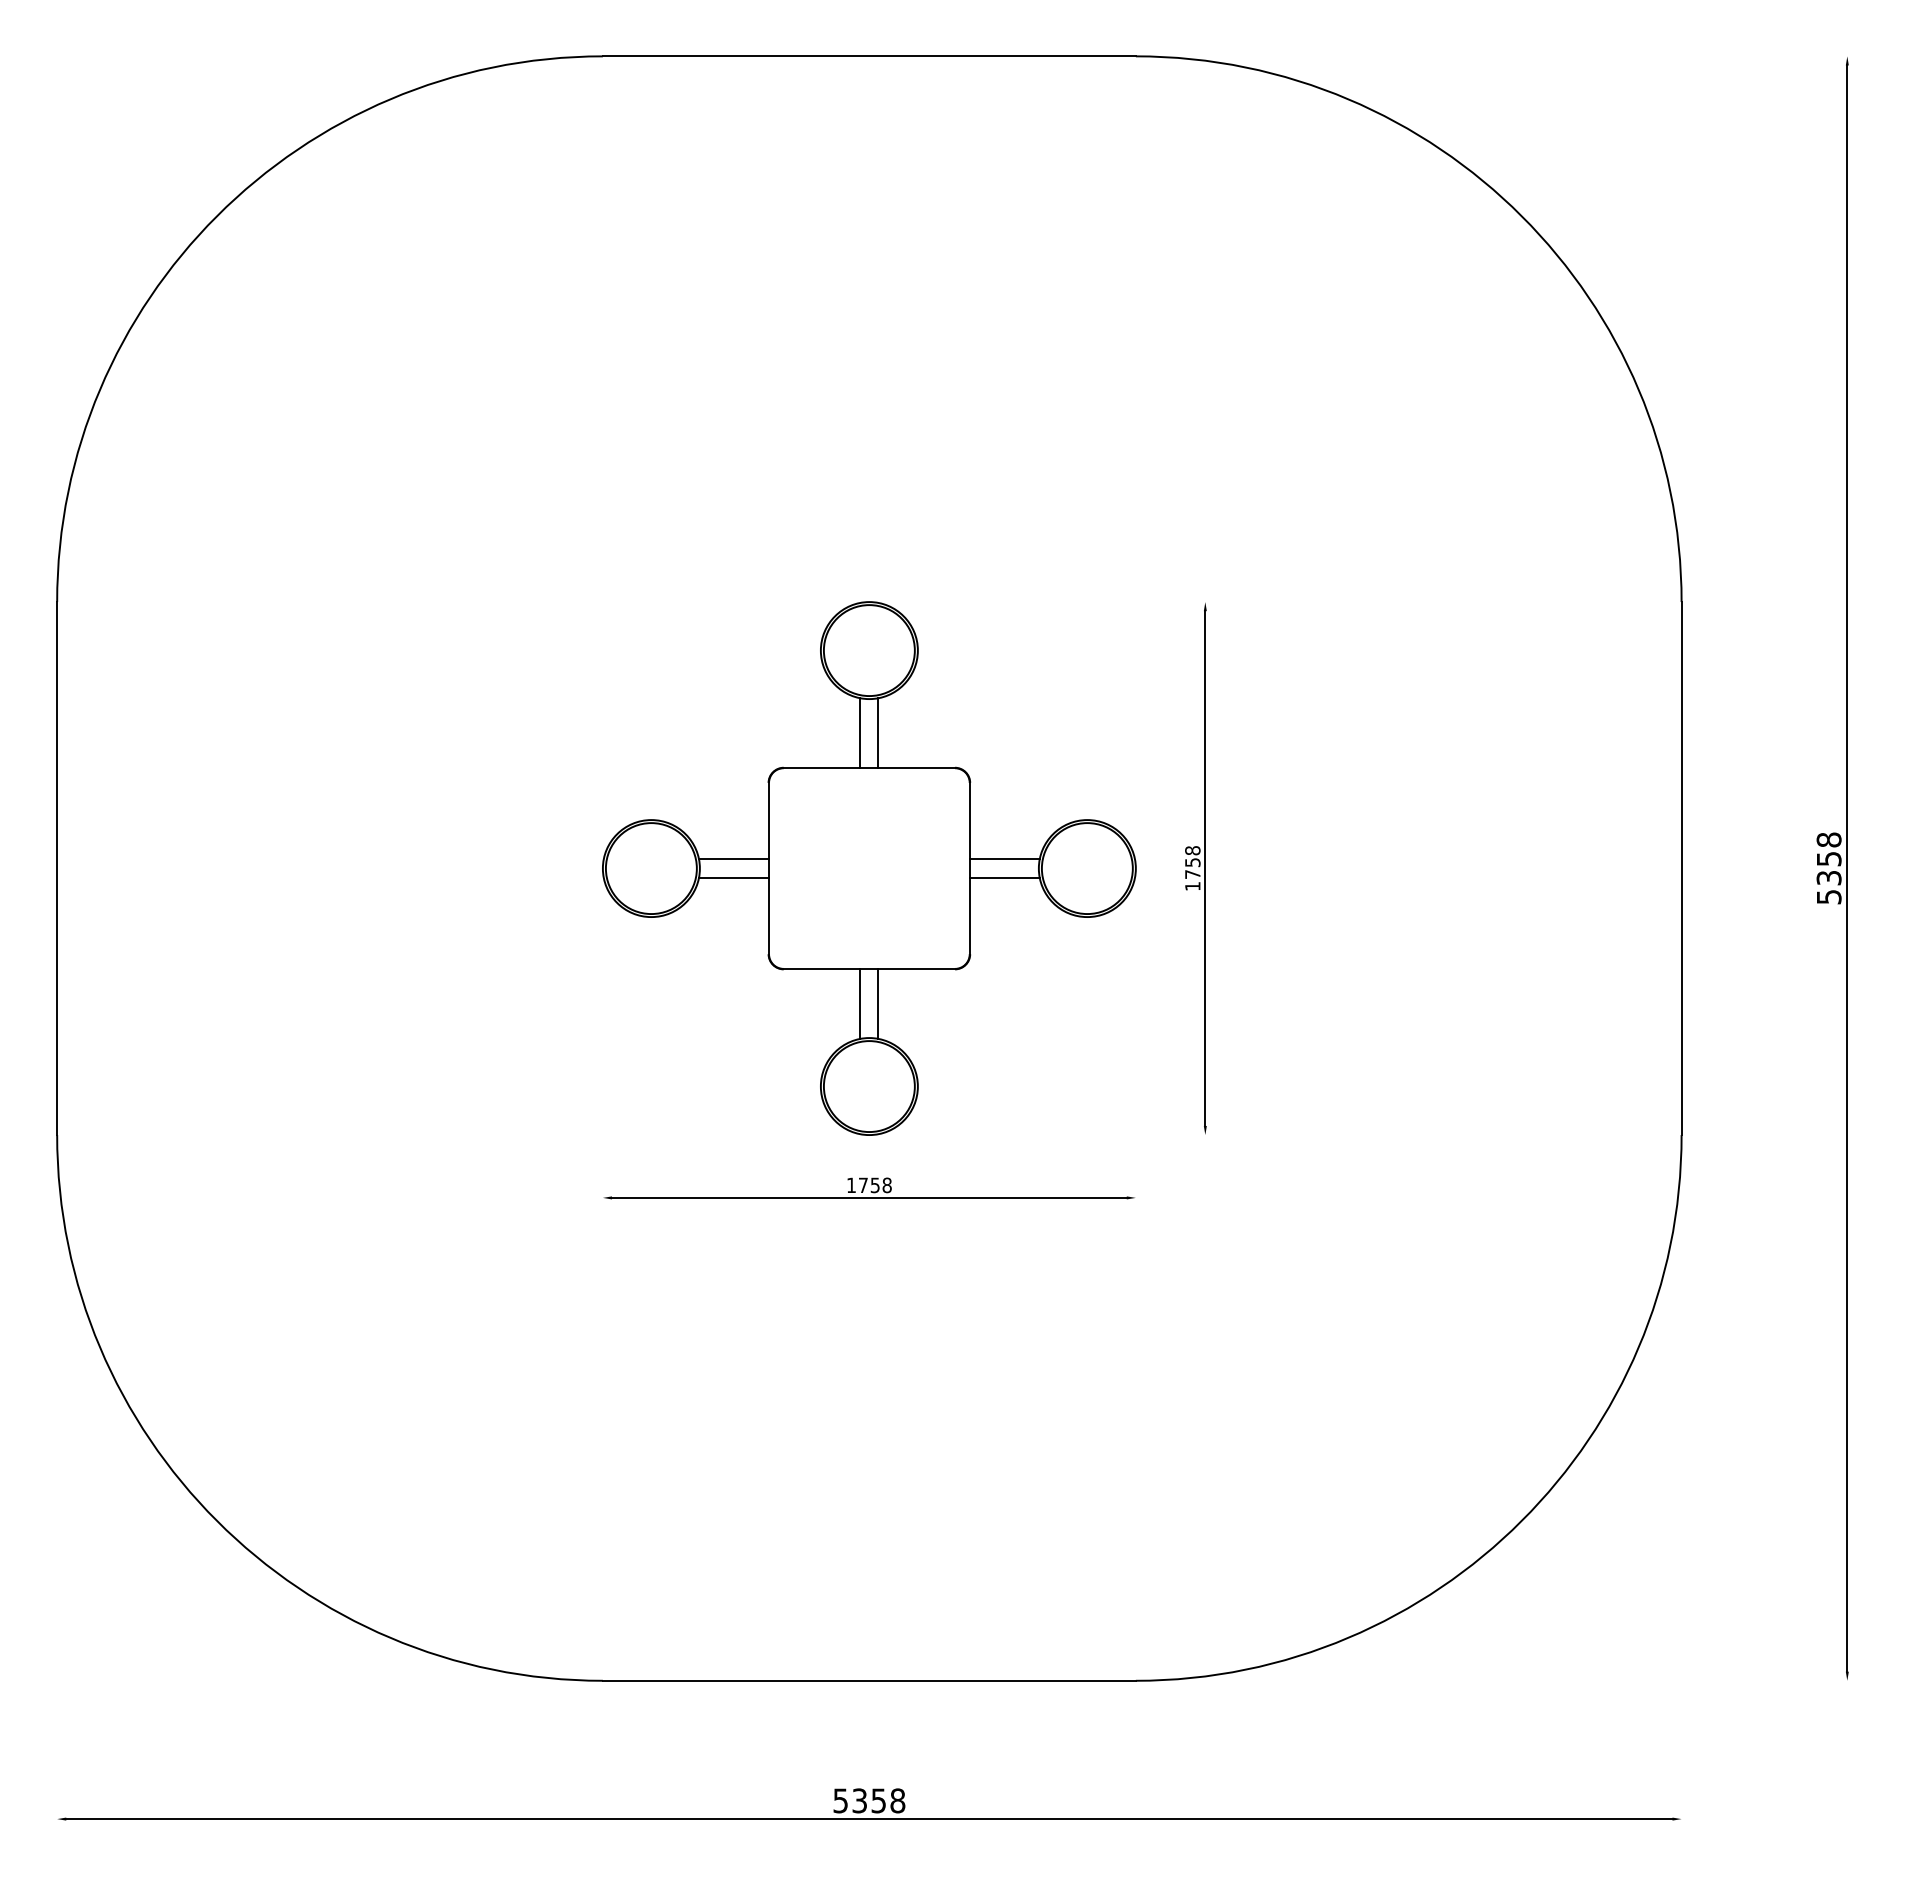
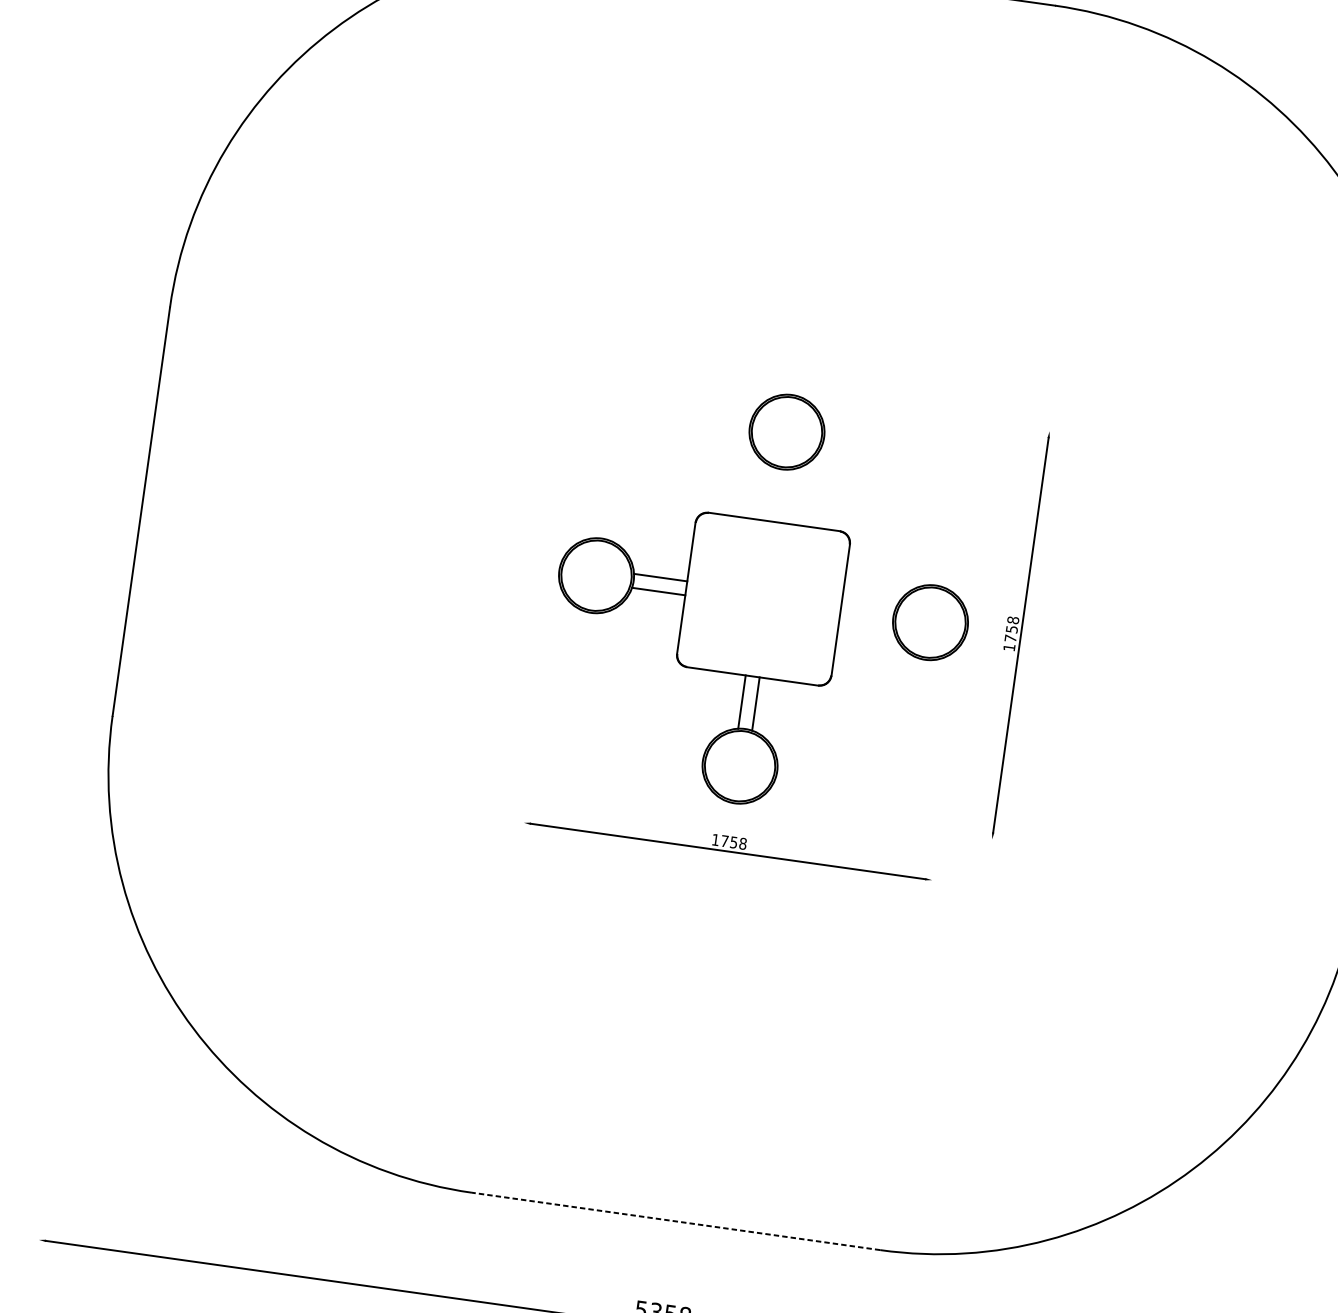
line: (860, 732) -> (771, 494), removed
line: (878, 732) -> (785, 495), removed
line: (1004, 859) -> (868, 606), removed
line: (1004, 877) -> (866, 620), removed
line: (868, 1680) -> (675, 1221), solid -> dashed

